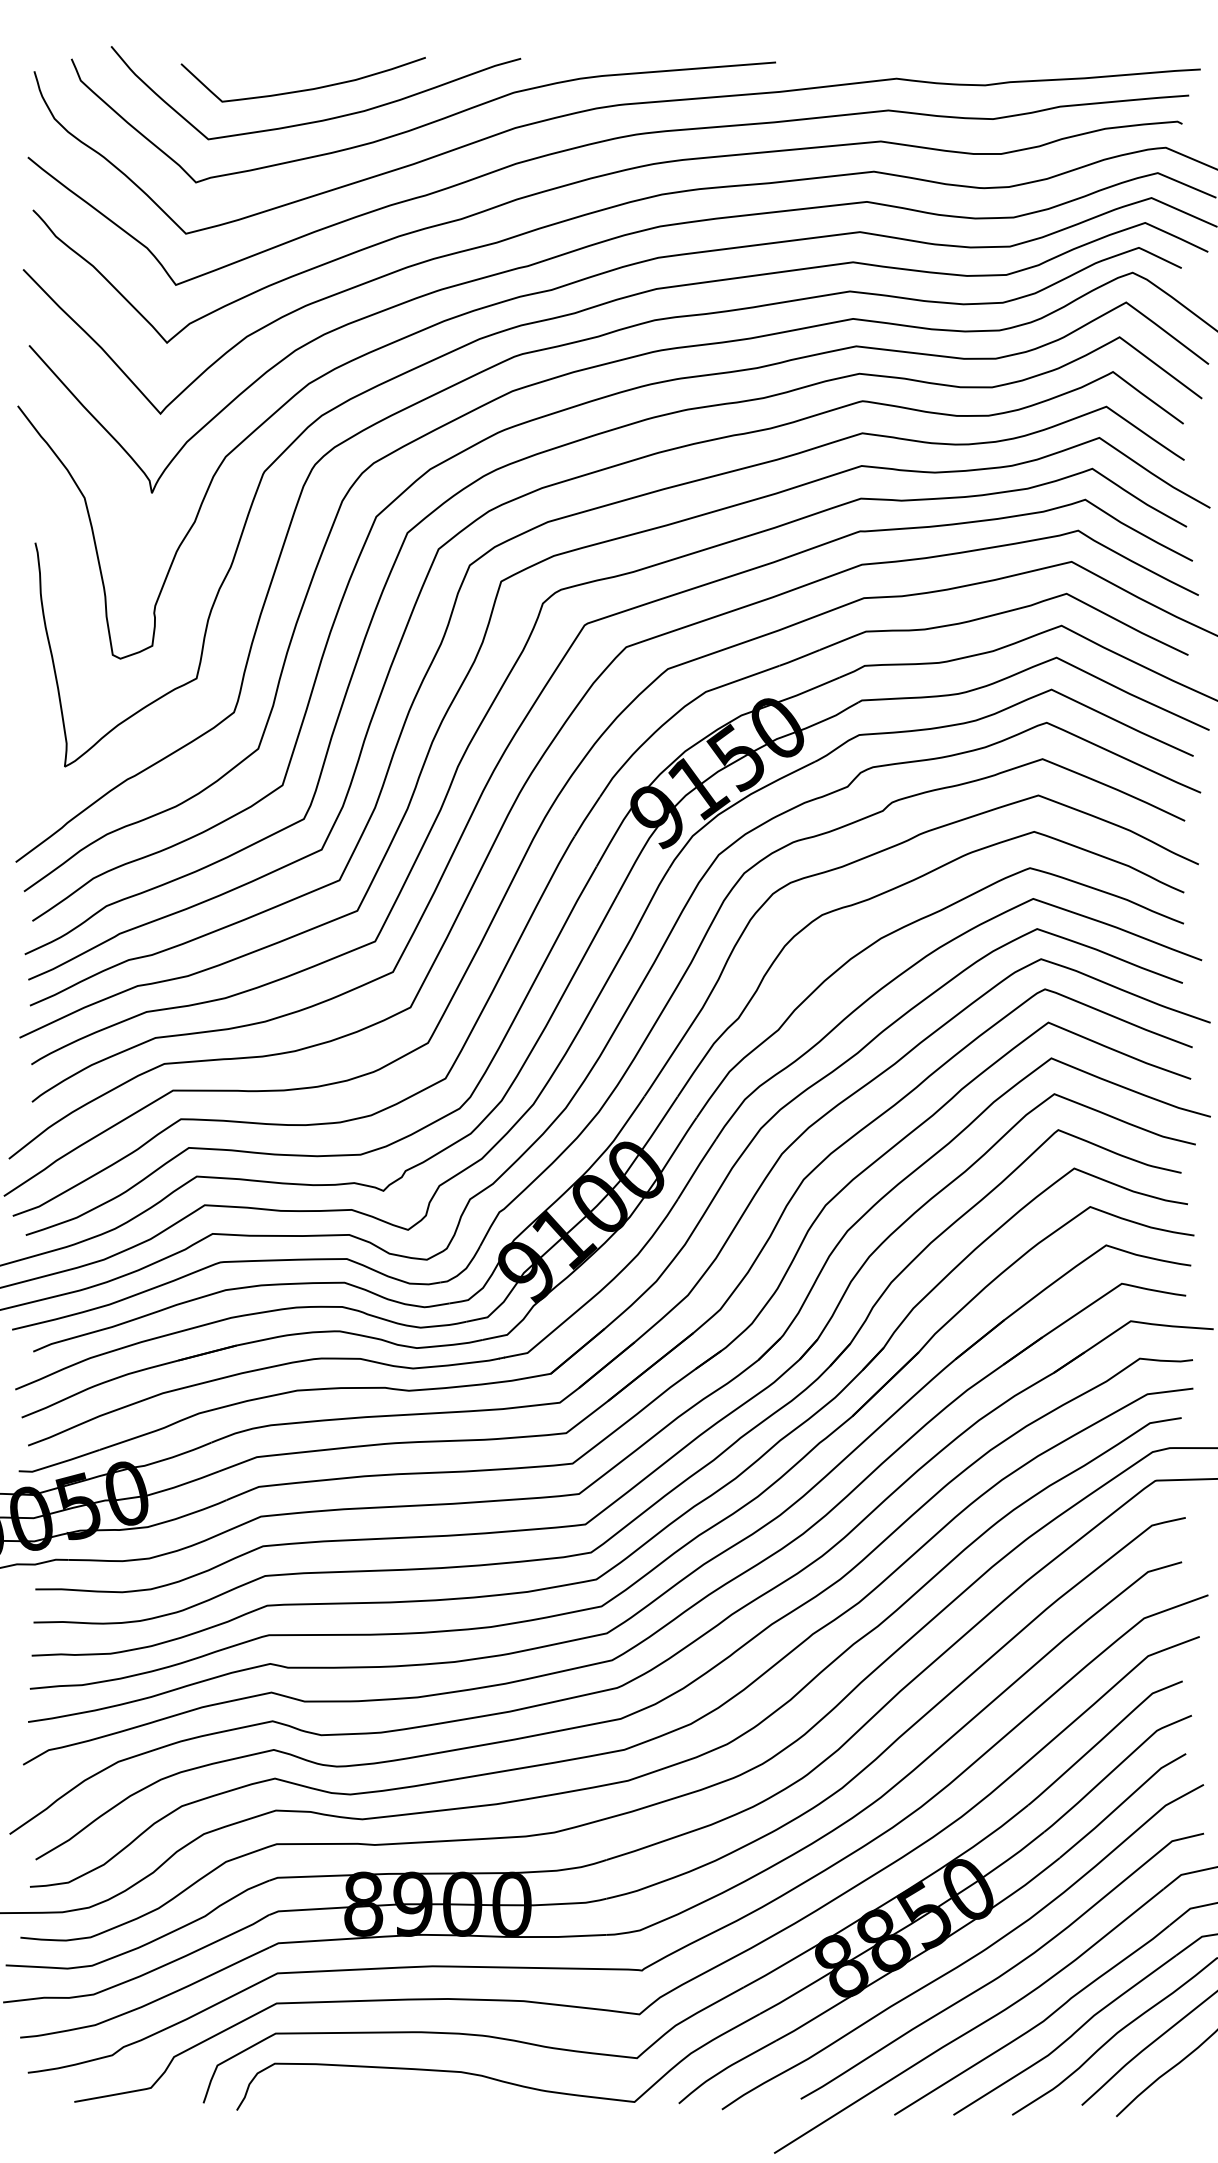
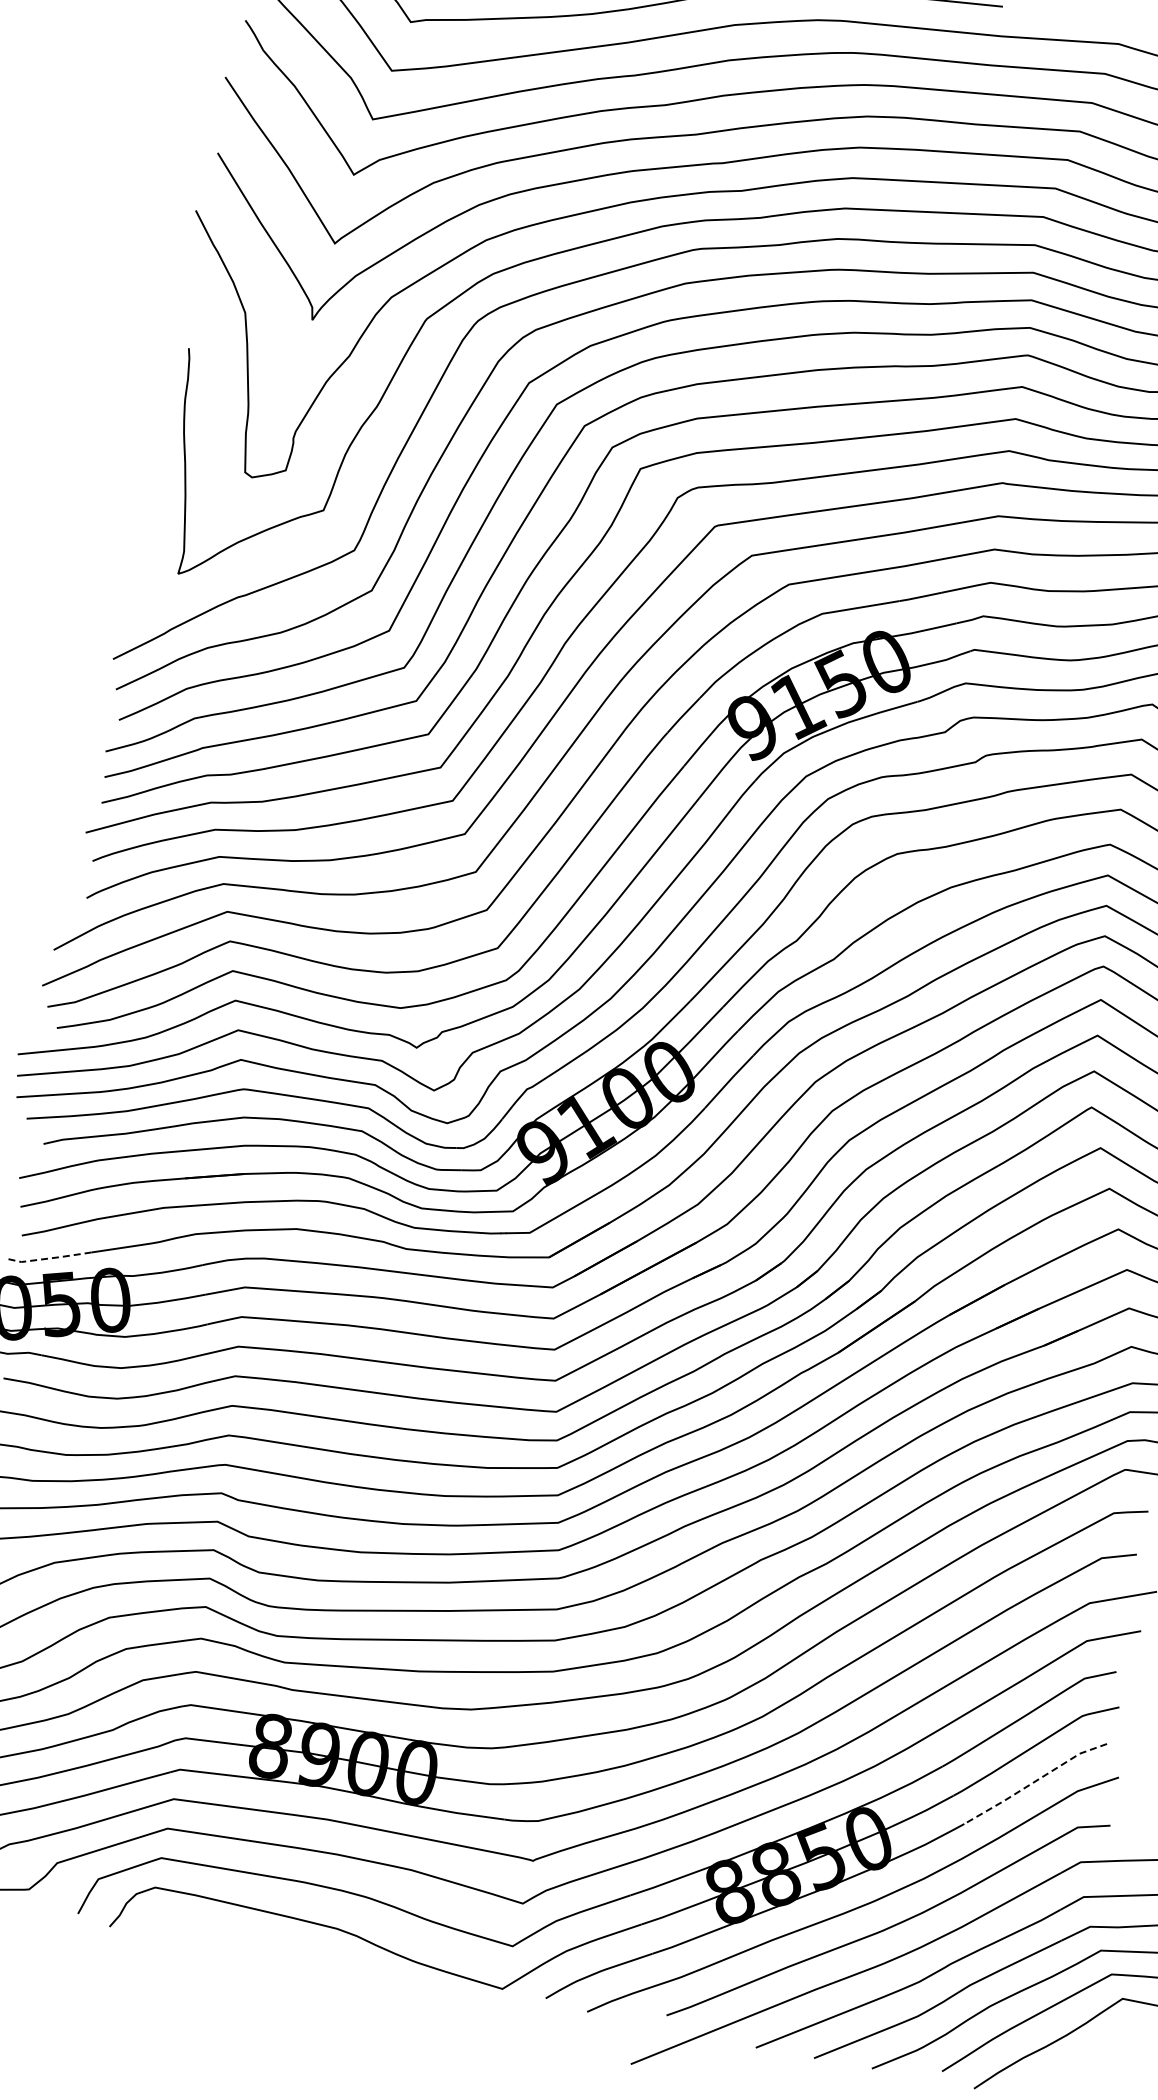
line: (59, 1463) -> (49, 1258), solid -> dashed
line: (1121, 1804) -> (1034, 1782), solid -> dashed

